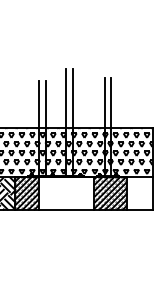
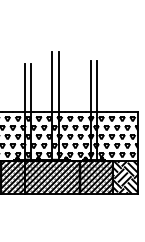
hatch: (66, 193) -> (52, 177), added
hatch: (139, 193) -> (125, 177), added

